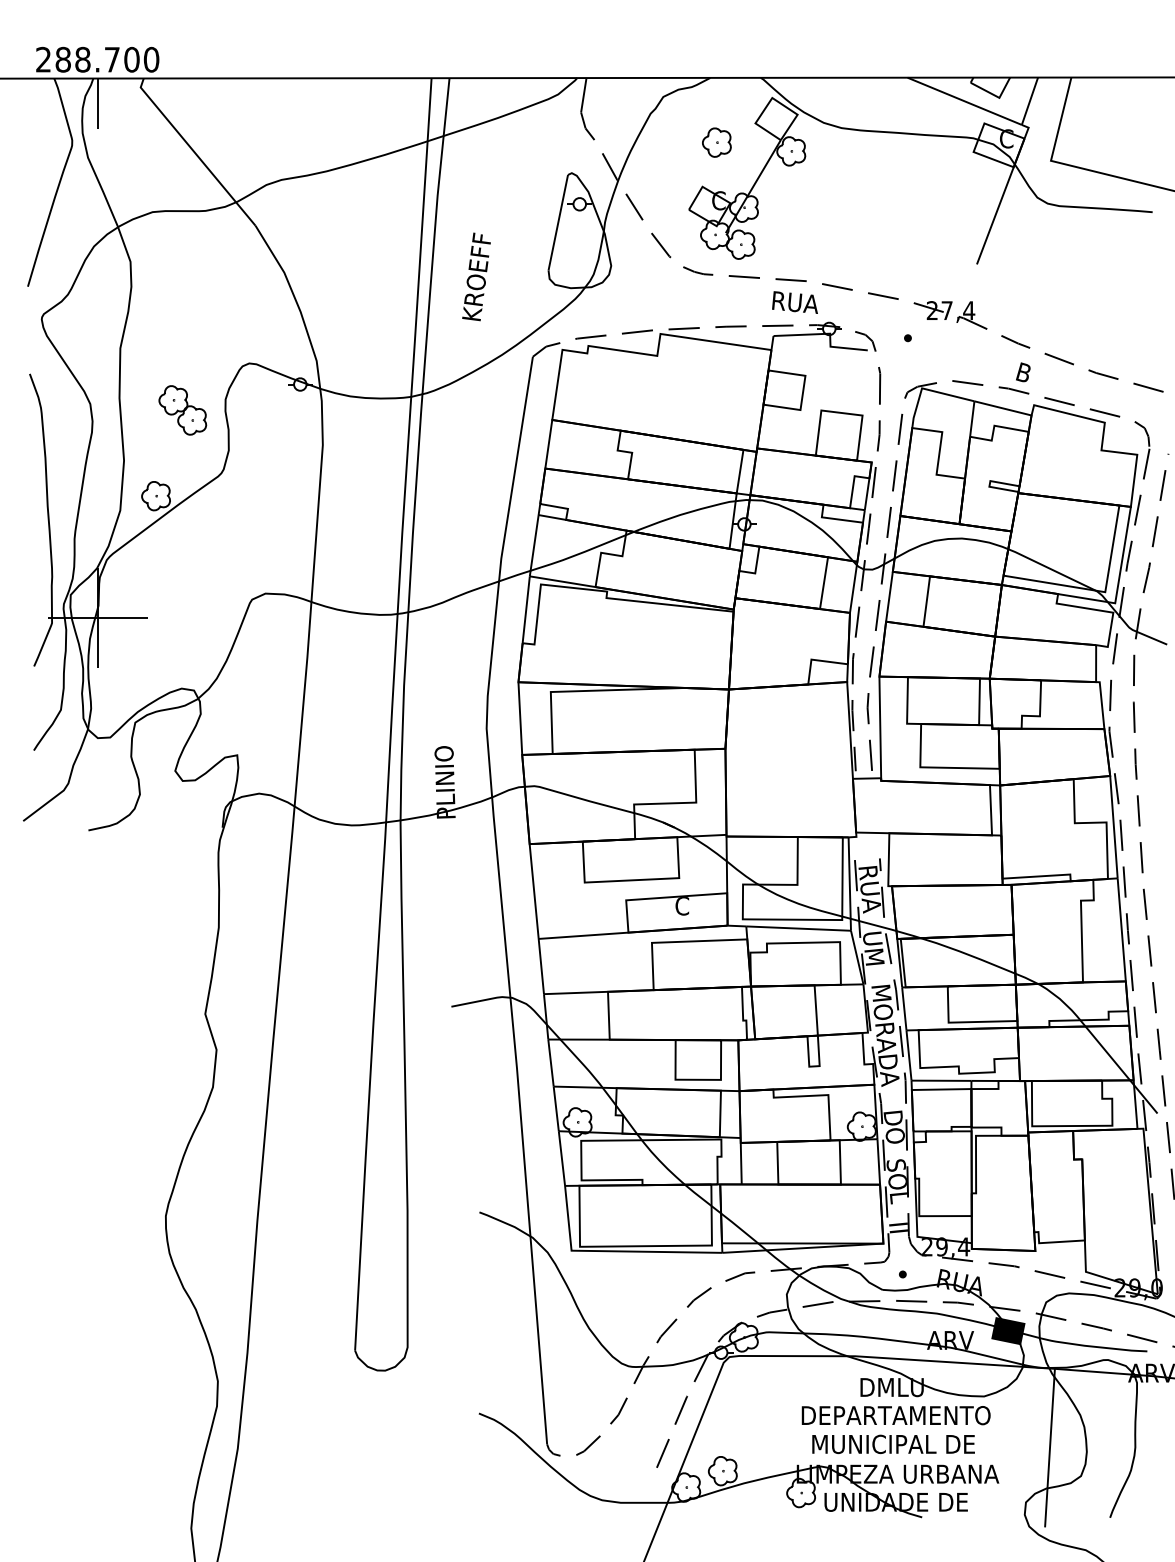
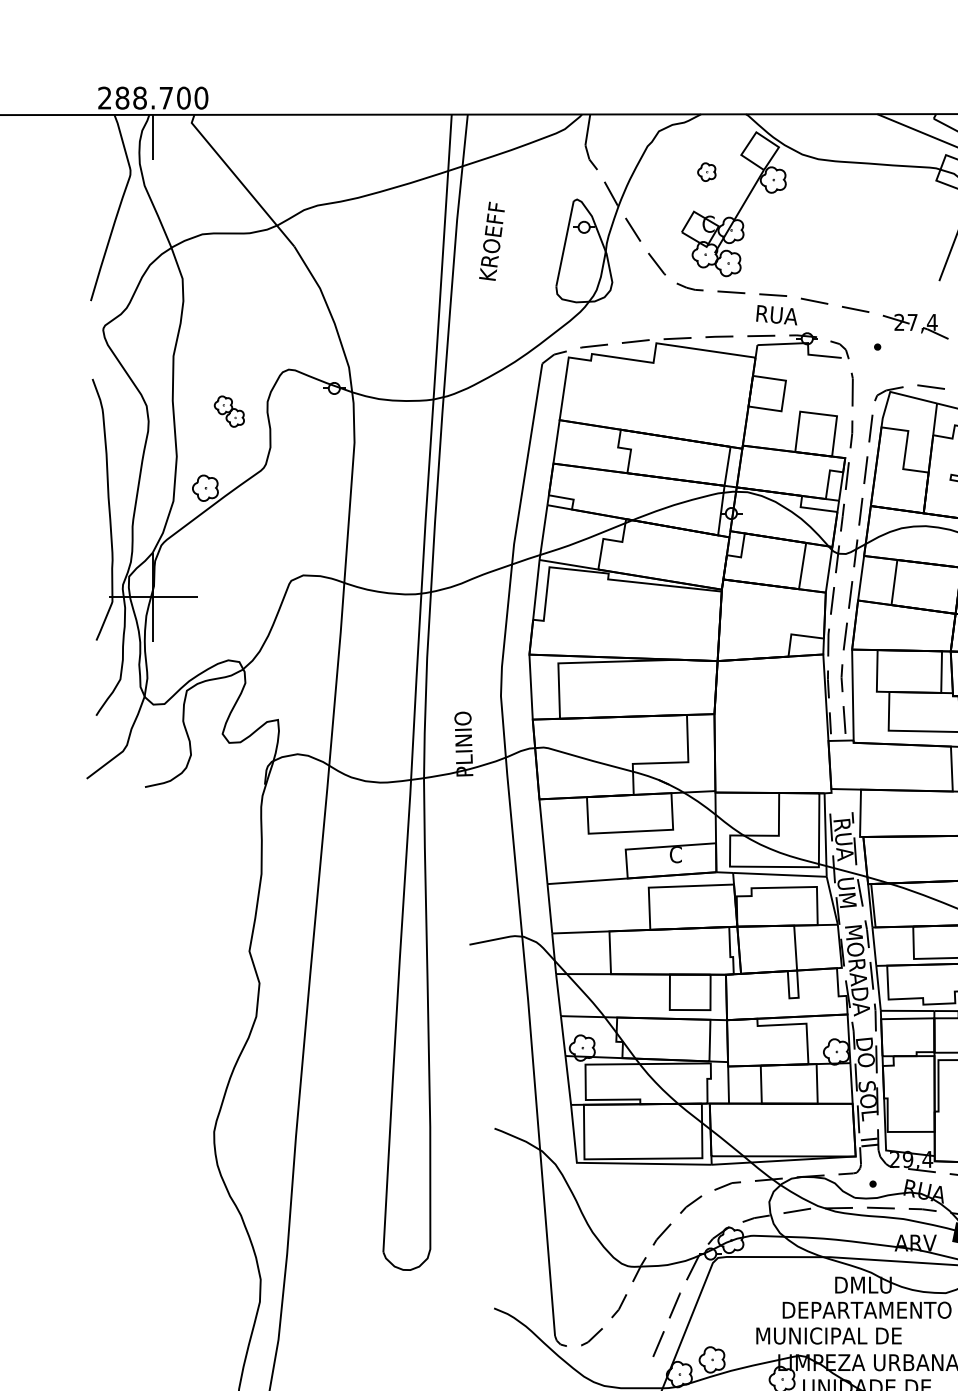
part: (716, 142) -> (706, 172), size x0.7
text: (476, 276) -> (491, 240), moved
part: (182, 410) -> (229, 411), size x0.7
text: (893, 1443) -> (828, 1335), moved

